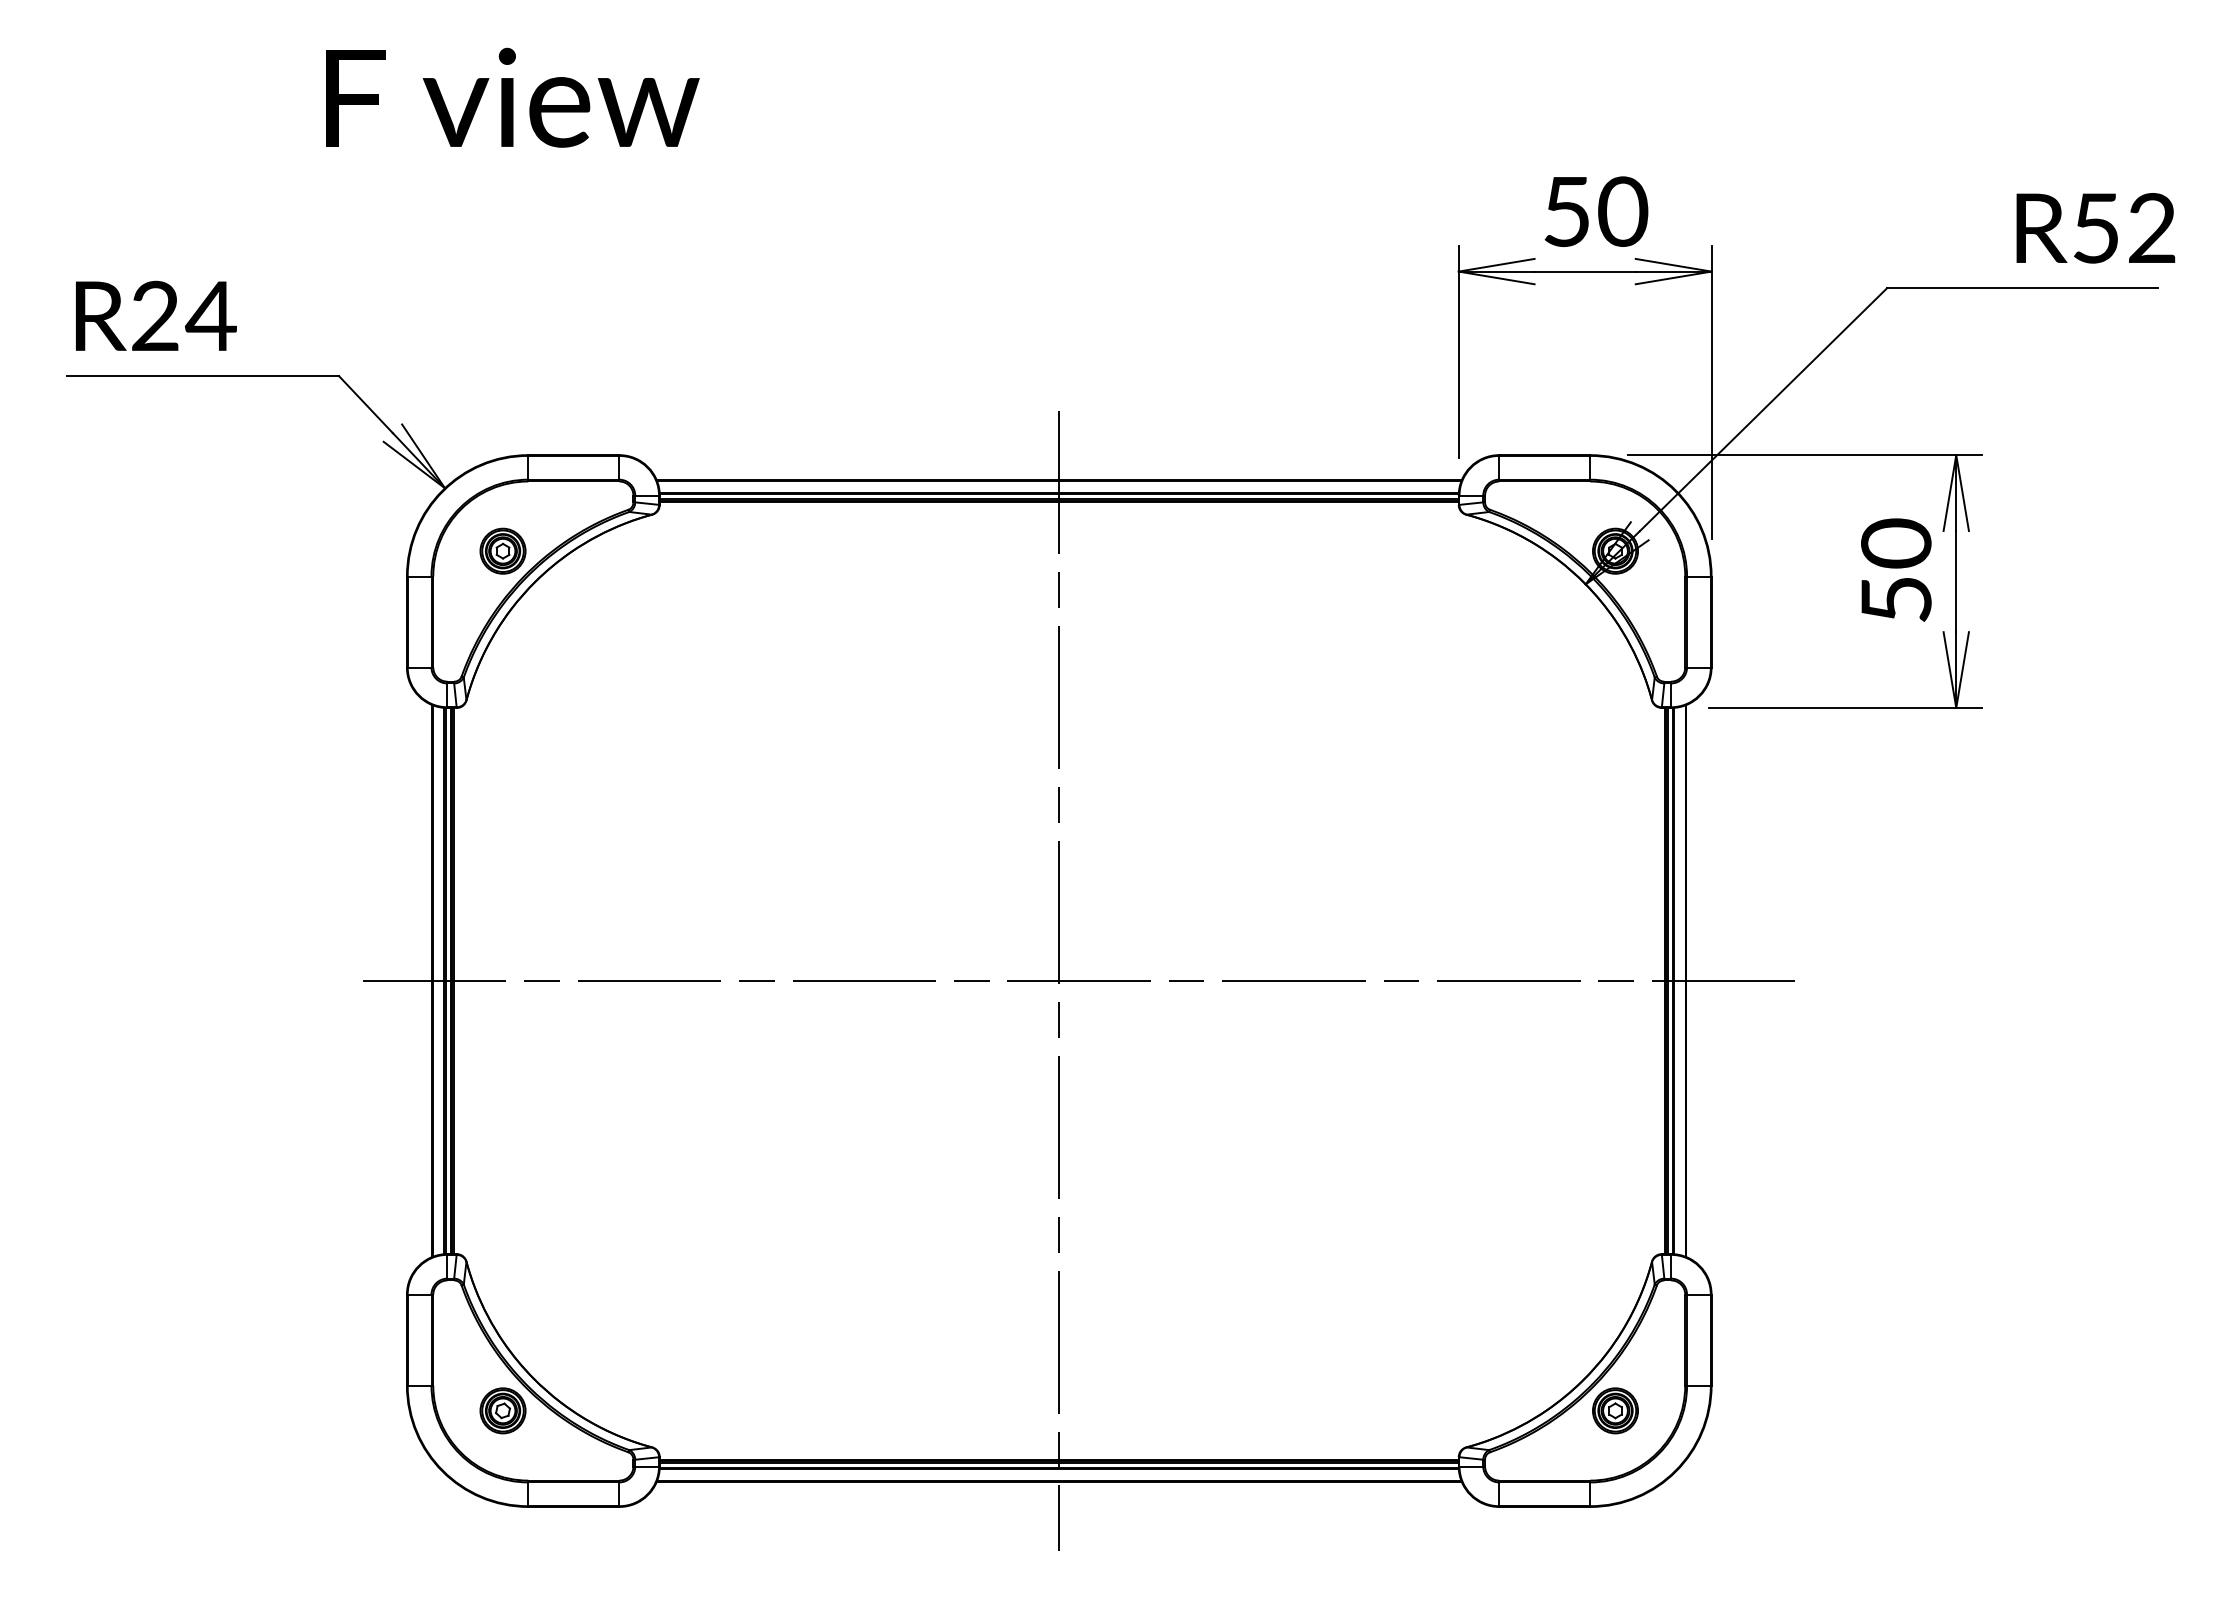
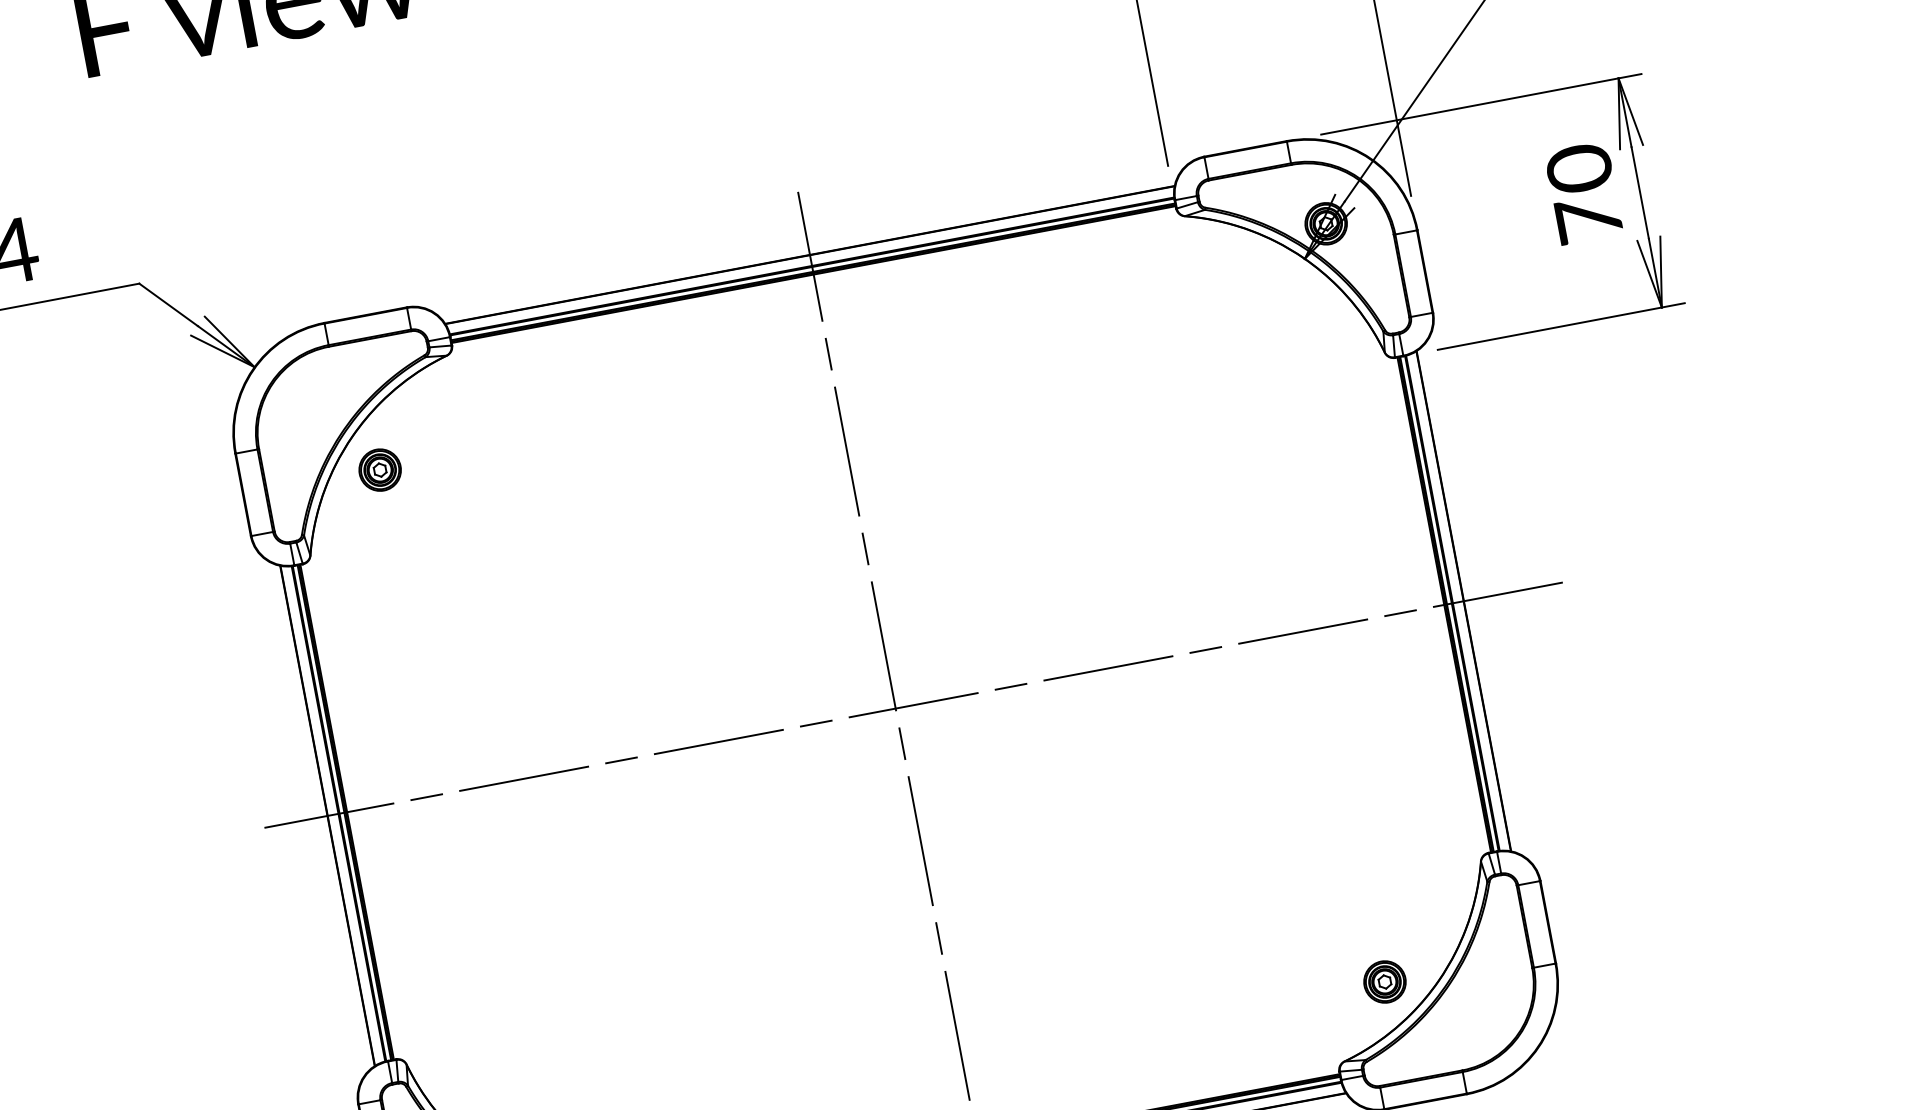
part: (502, 550) -> (379, 469), moved
text: (1896, 598) -> (1588, 218), 50 -> 70
part: (1615, 1410) -> (1384, 981), moved

